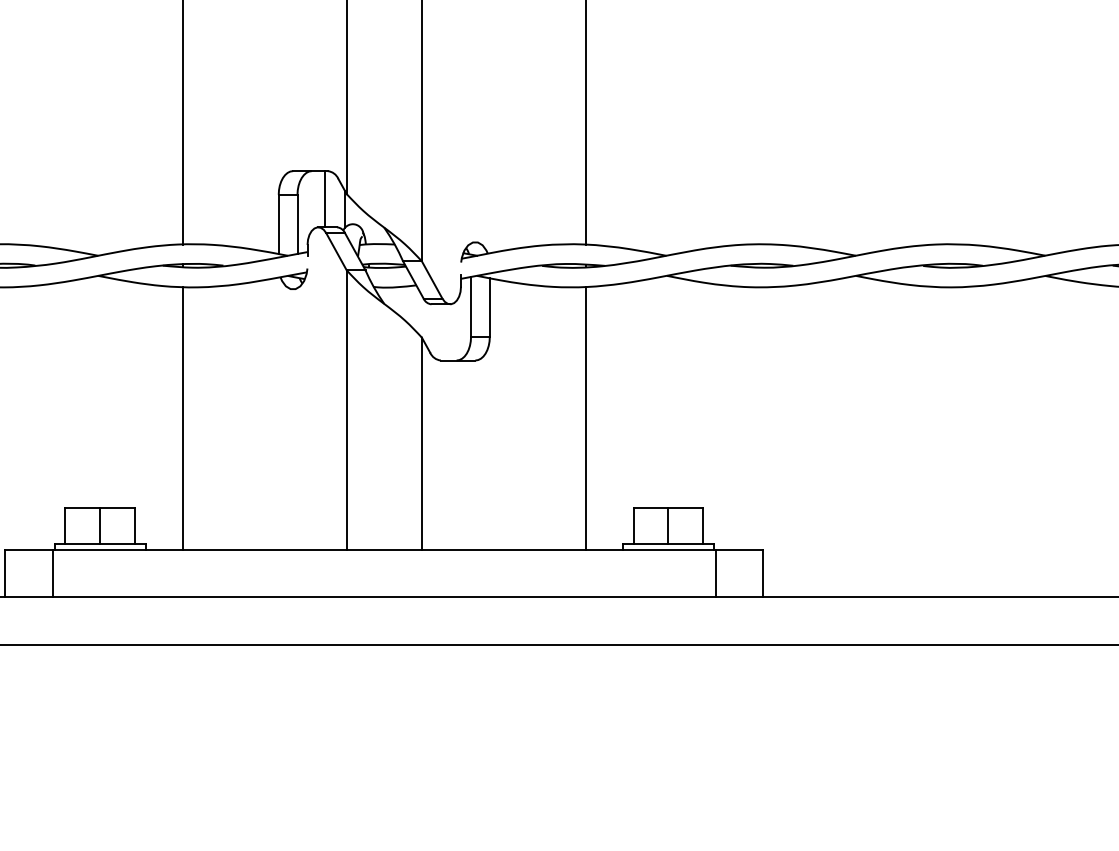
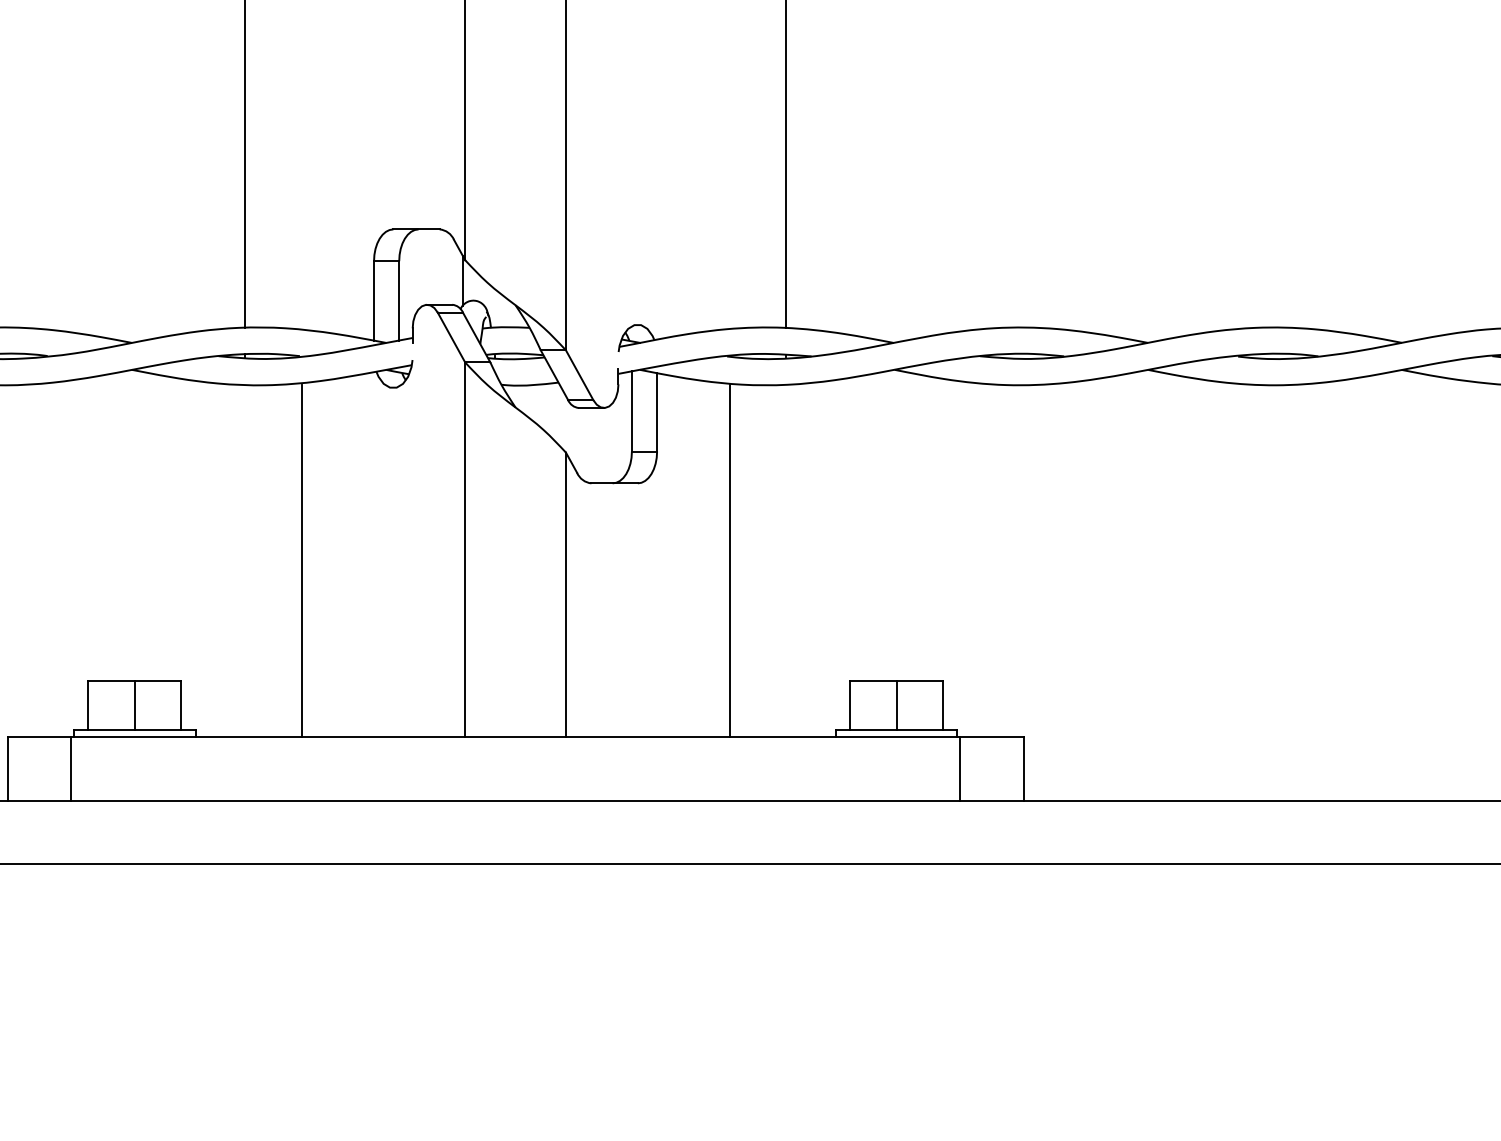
line: (325, 198) -> (436, 266), removed
line: (182, 418) -> (302, 560), moved
line: (586, 418) -> (730, 560), moved

